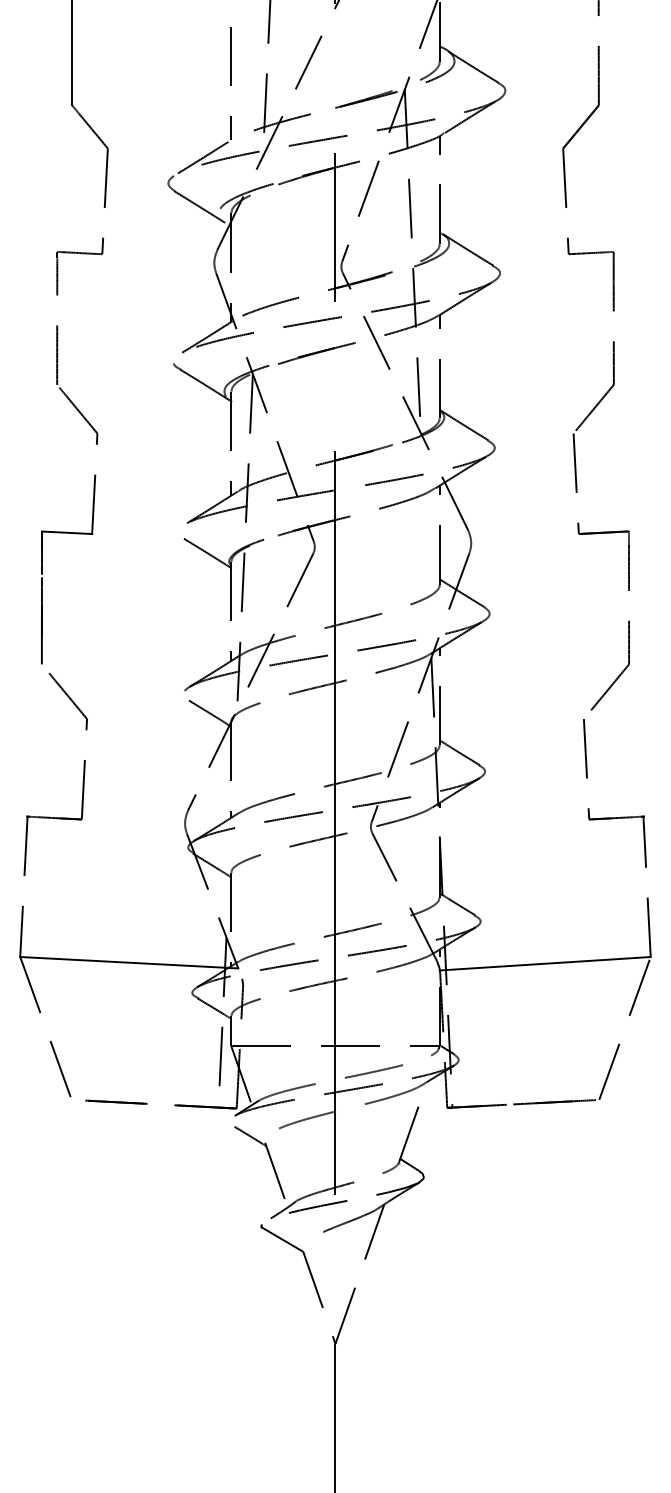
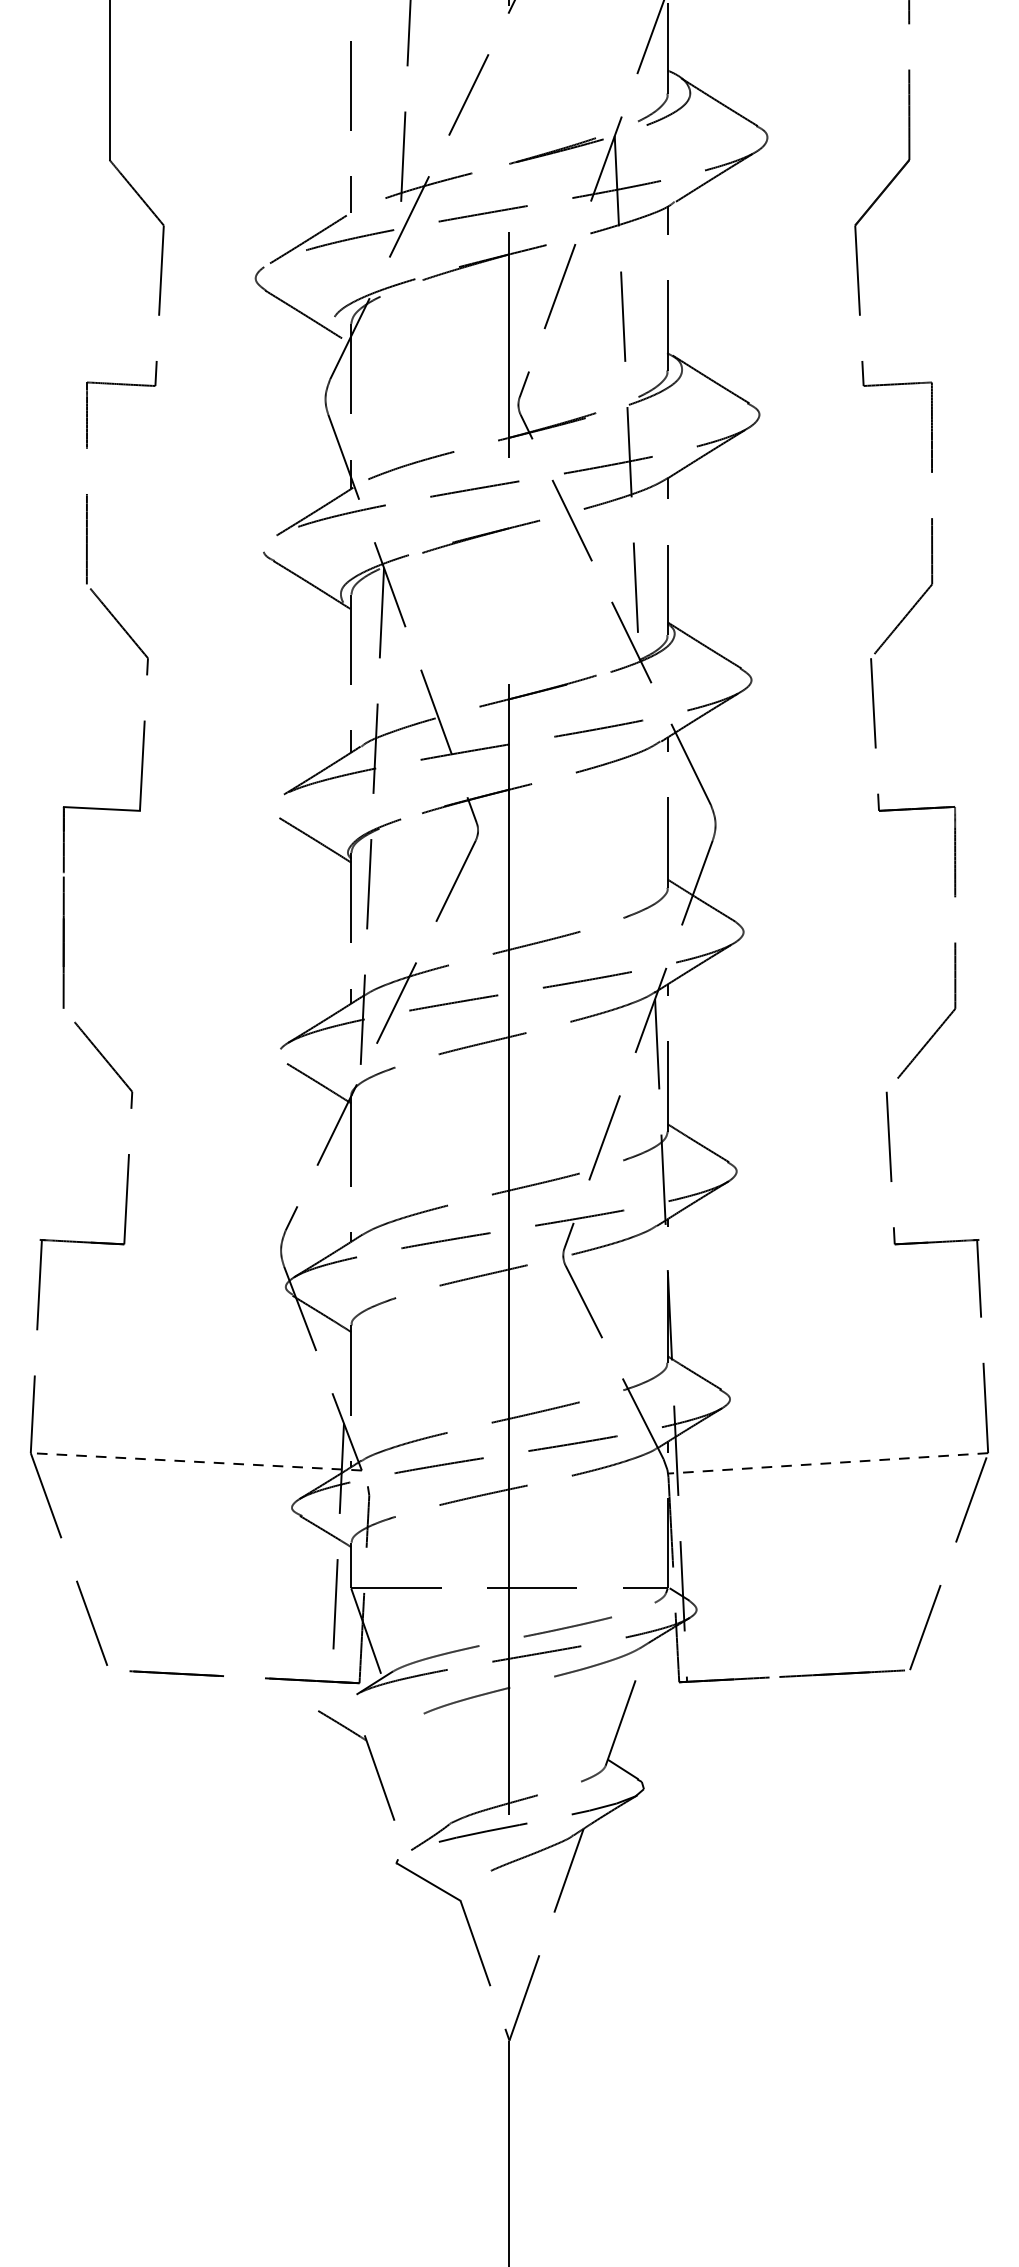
line: (128, 962) -> (195, 1461), solid -> dashed
line: (545, 963) -> (828, 1463), solid -> dashed
part: (269, 1158) -> (371, 1759), moved

